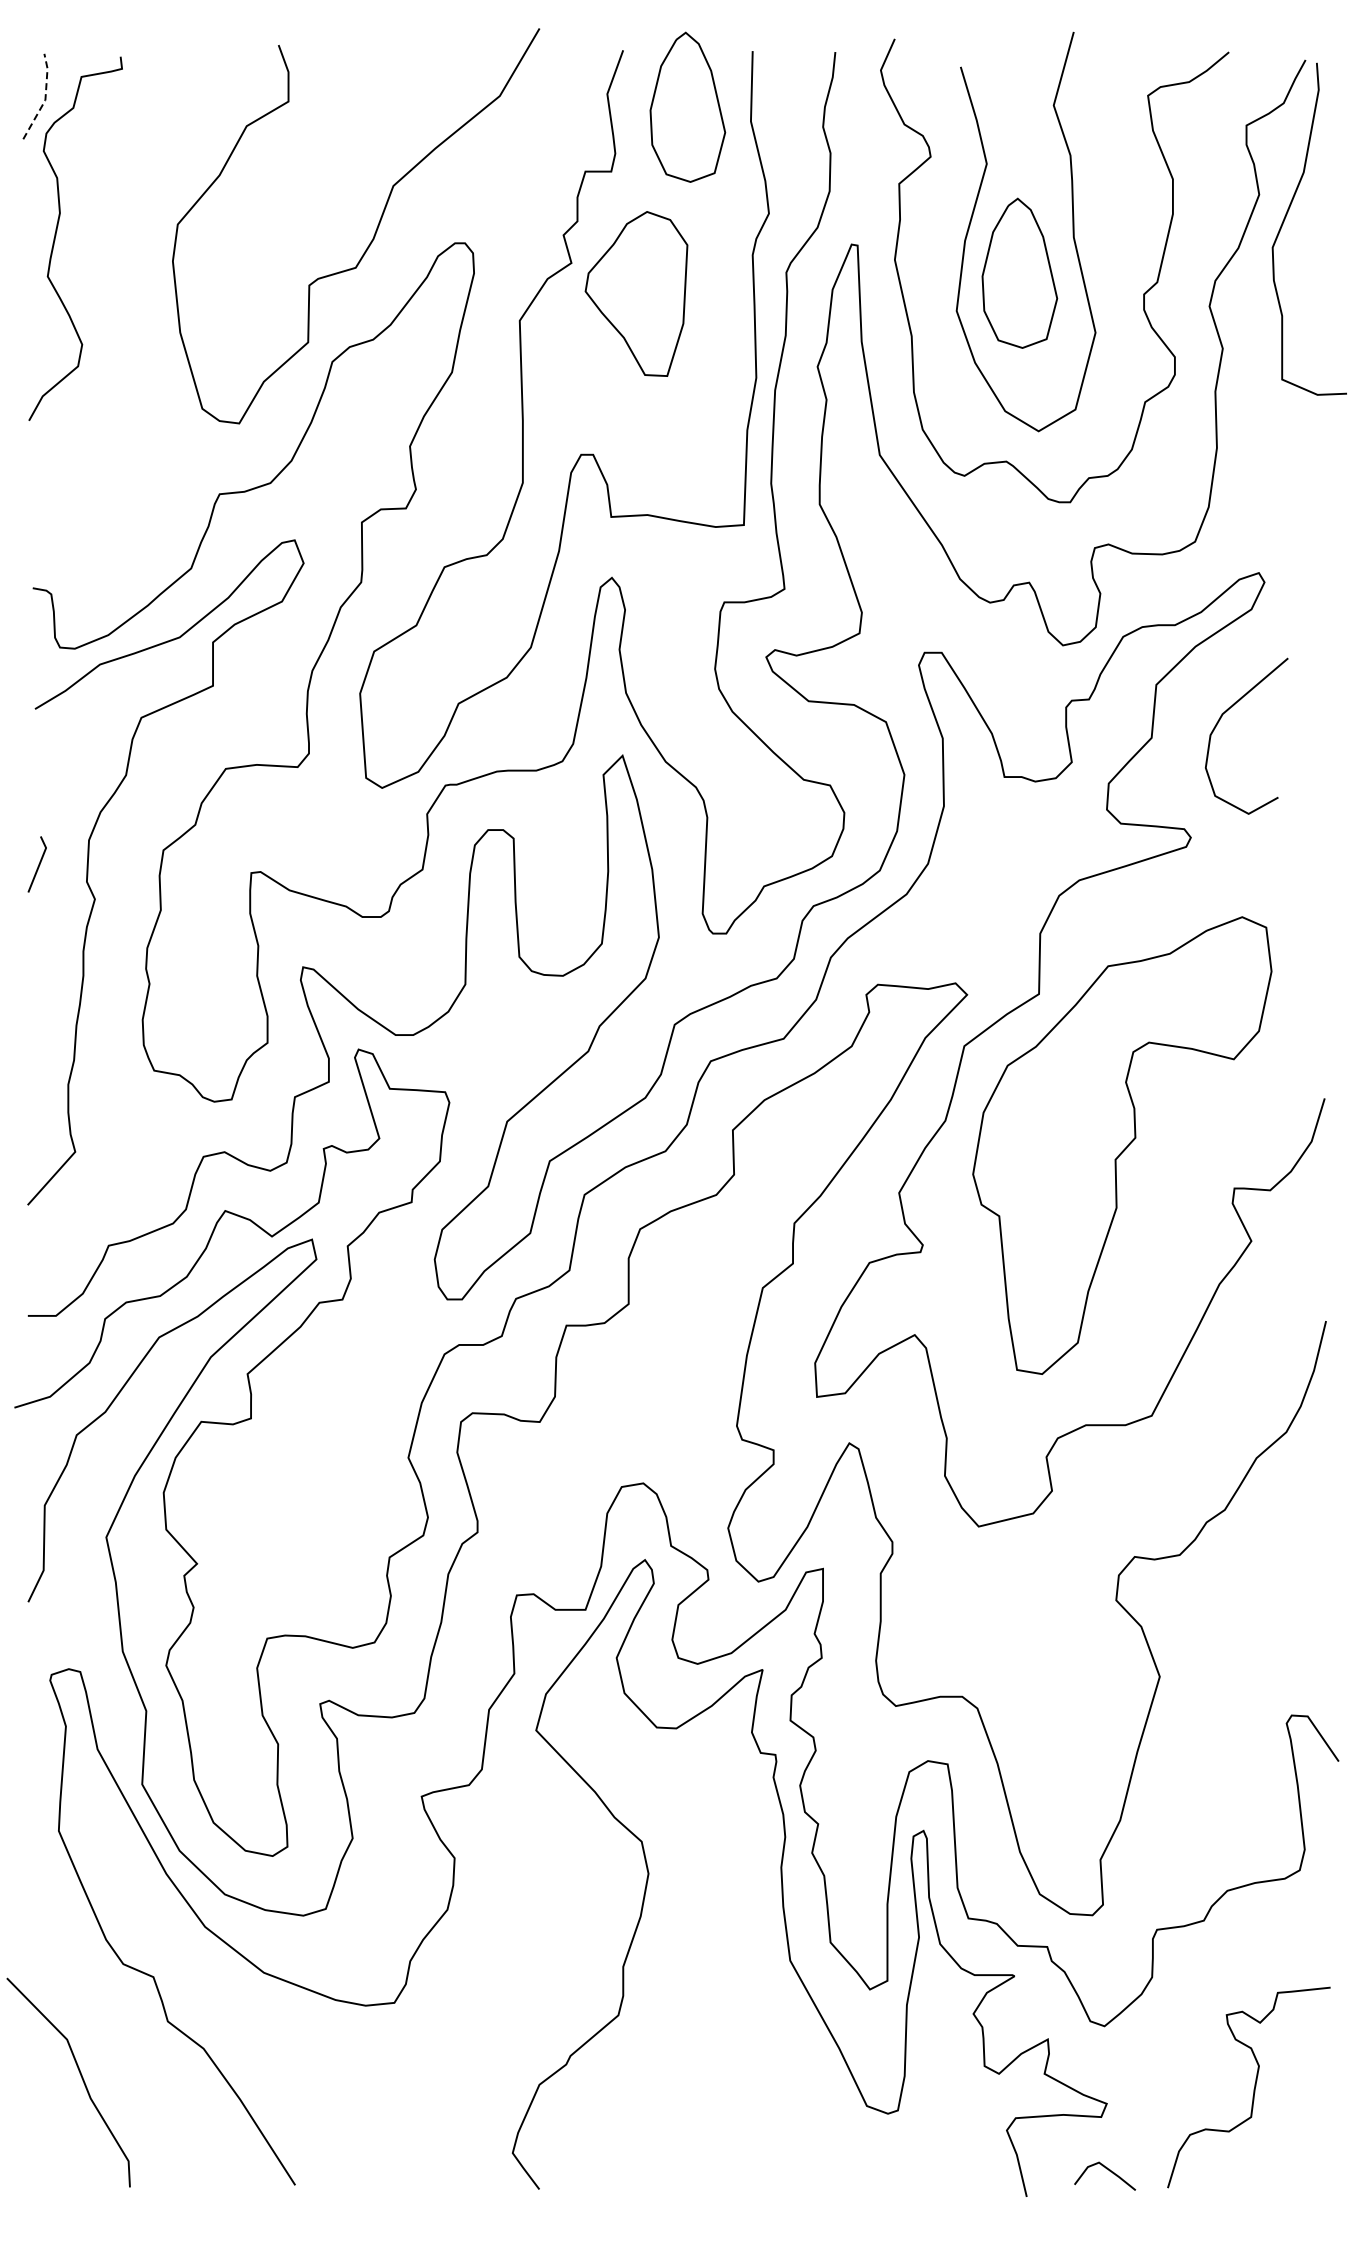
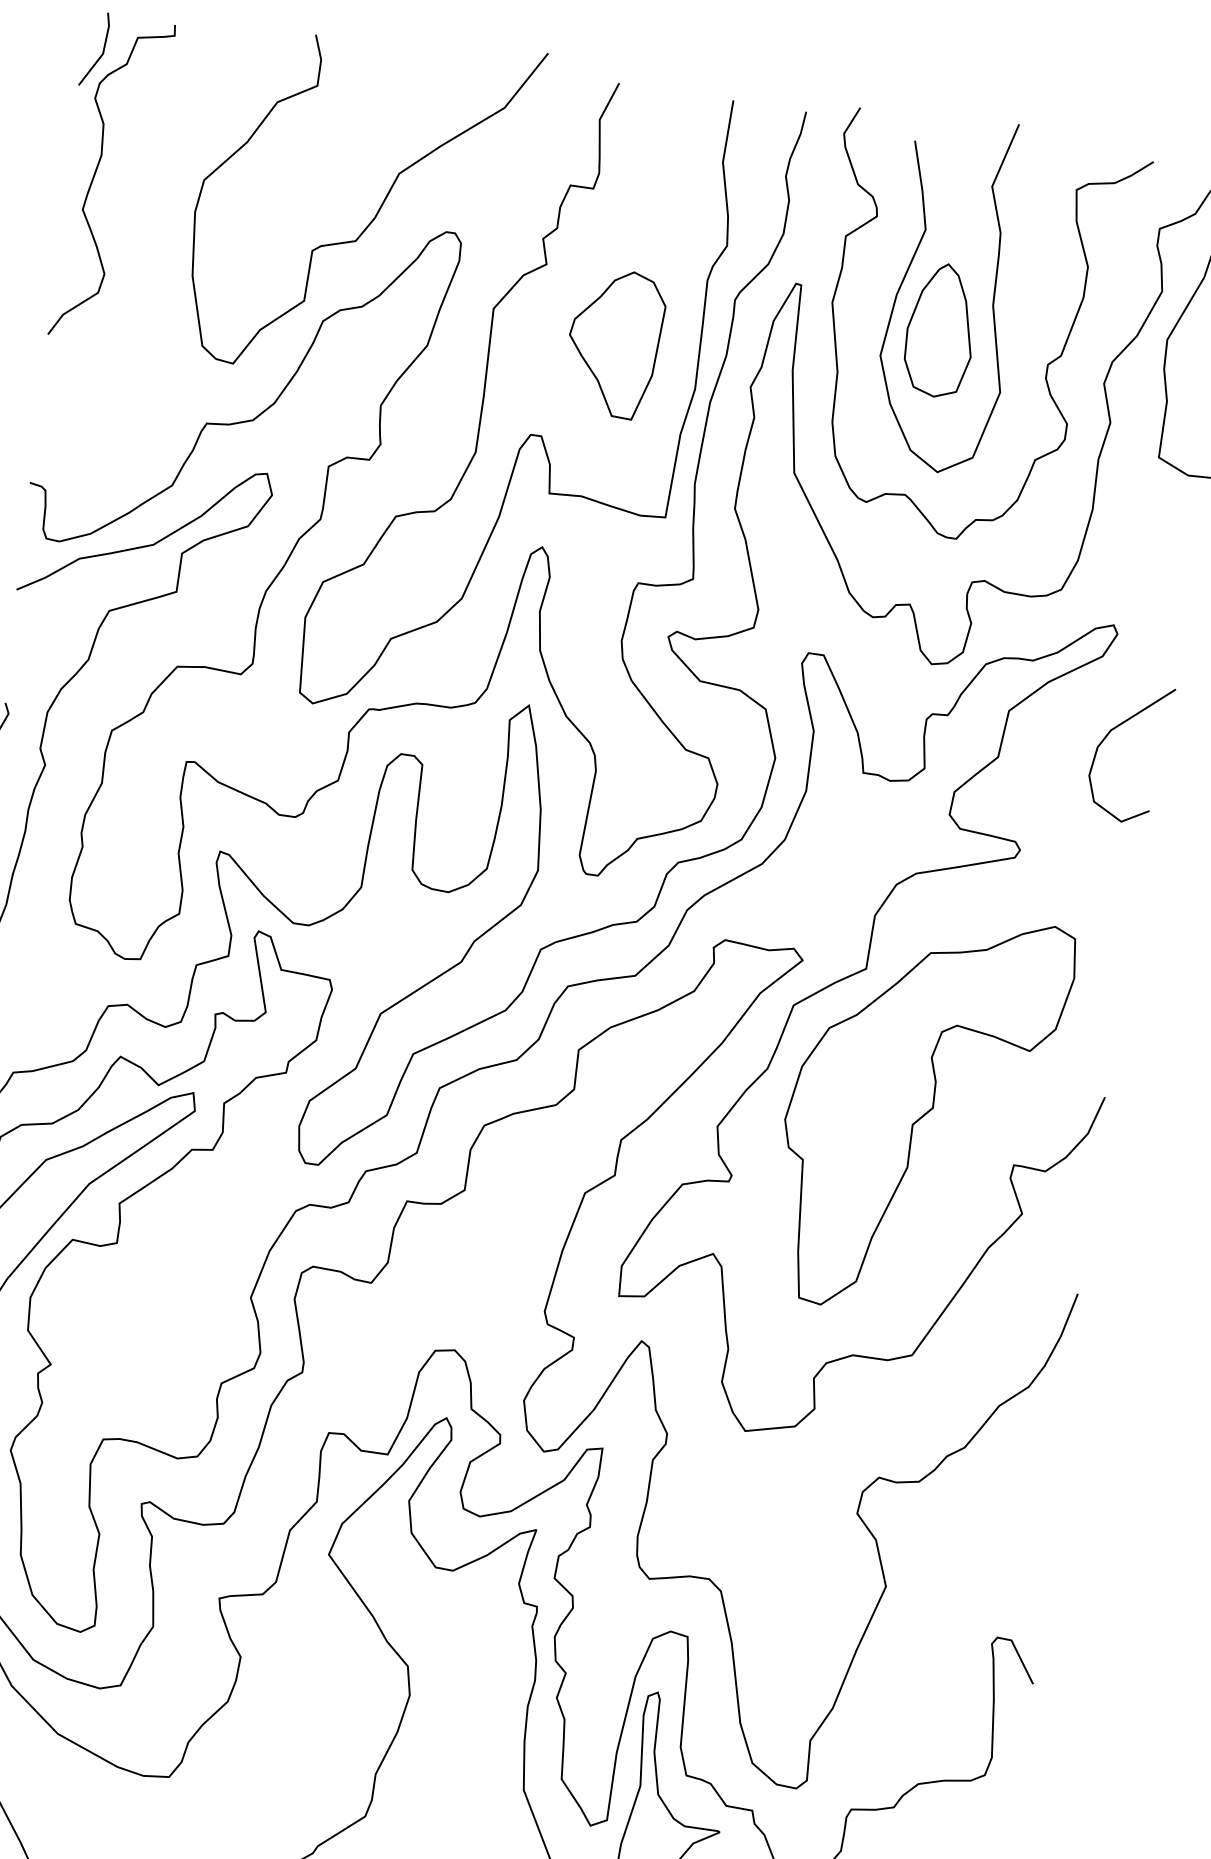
line: (45, 98) -> (103, 52), dashed -> solid
part: (687, 106) -> (668, 140), removed
part: (636, 293) -> (614, 342), moved
curve: (1220, 720) -> (1108, 735), moved

